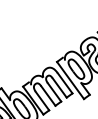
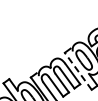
line: (70, 80) -> (78, 71), solid -> dashed

